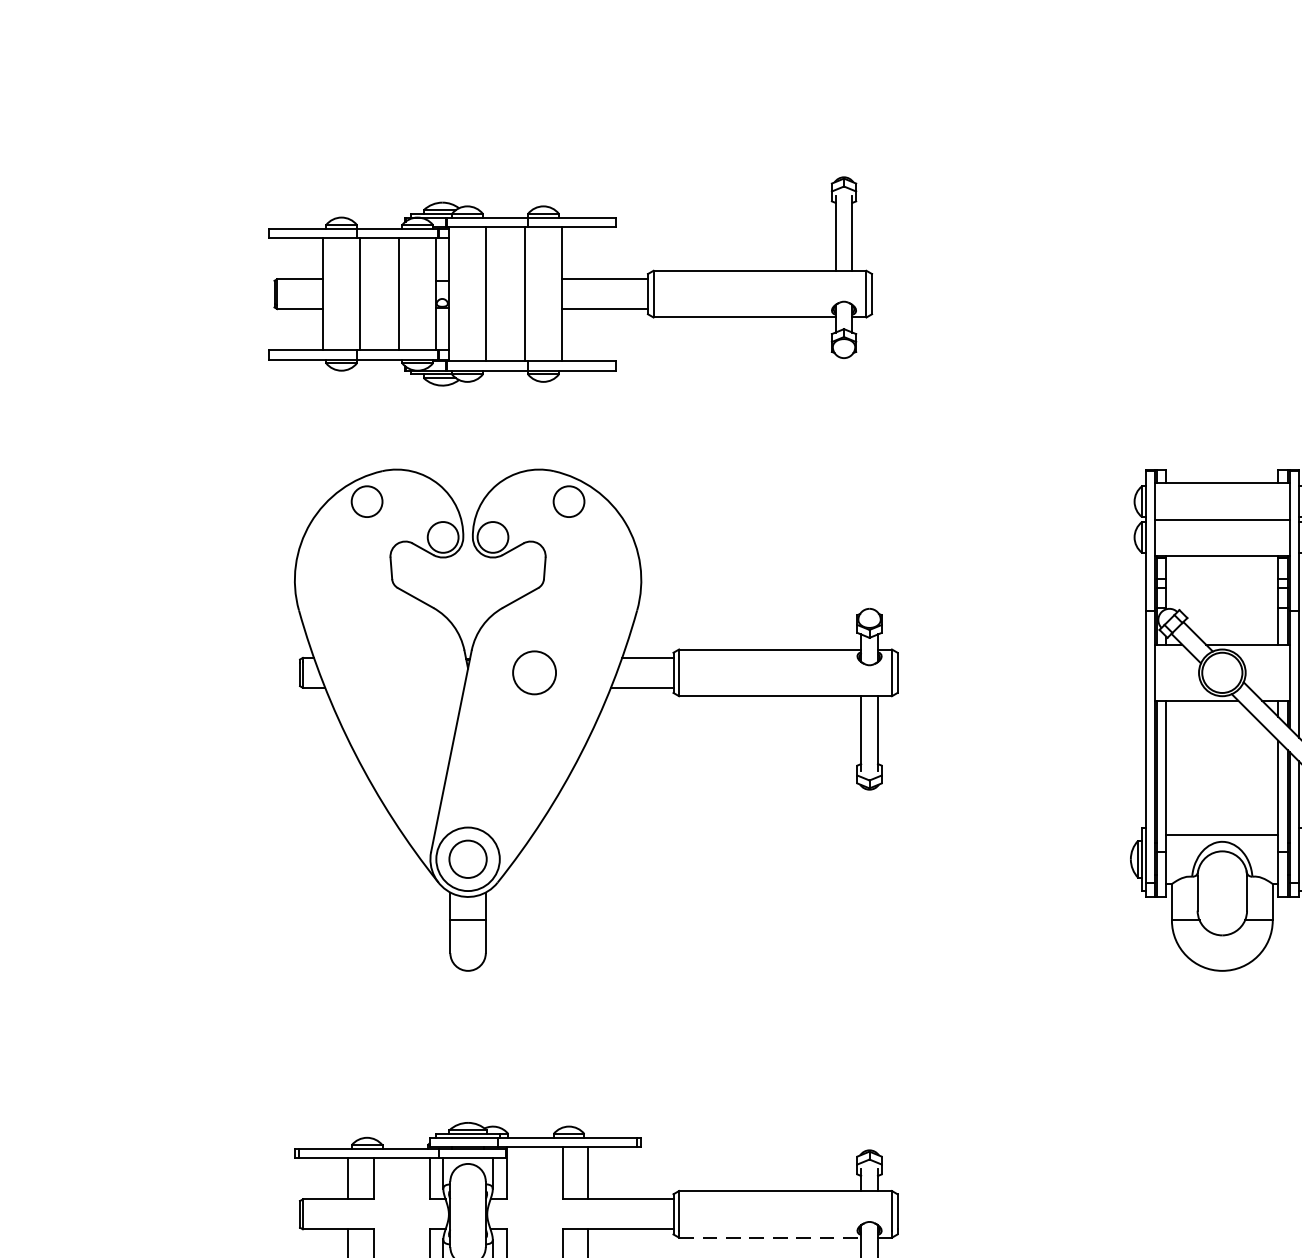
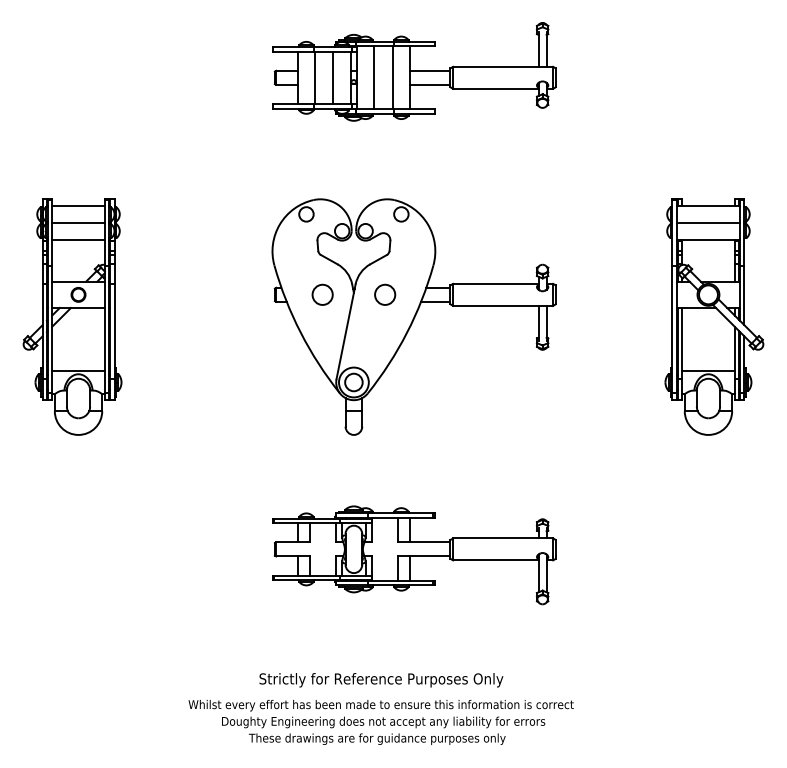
part: (571, 280) -> (414, 71), moved
circle: (401, 672) -> (322, 294), added
line: (769, 1237) -> (495, 560), dashed -> solid

